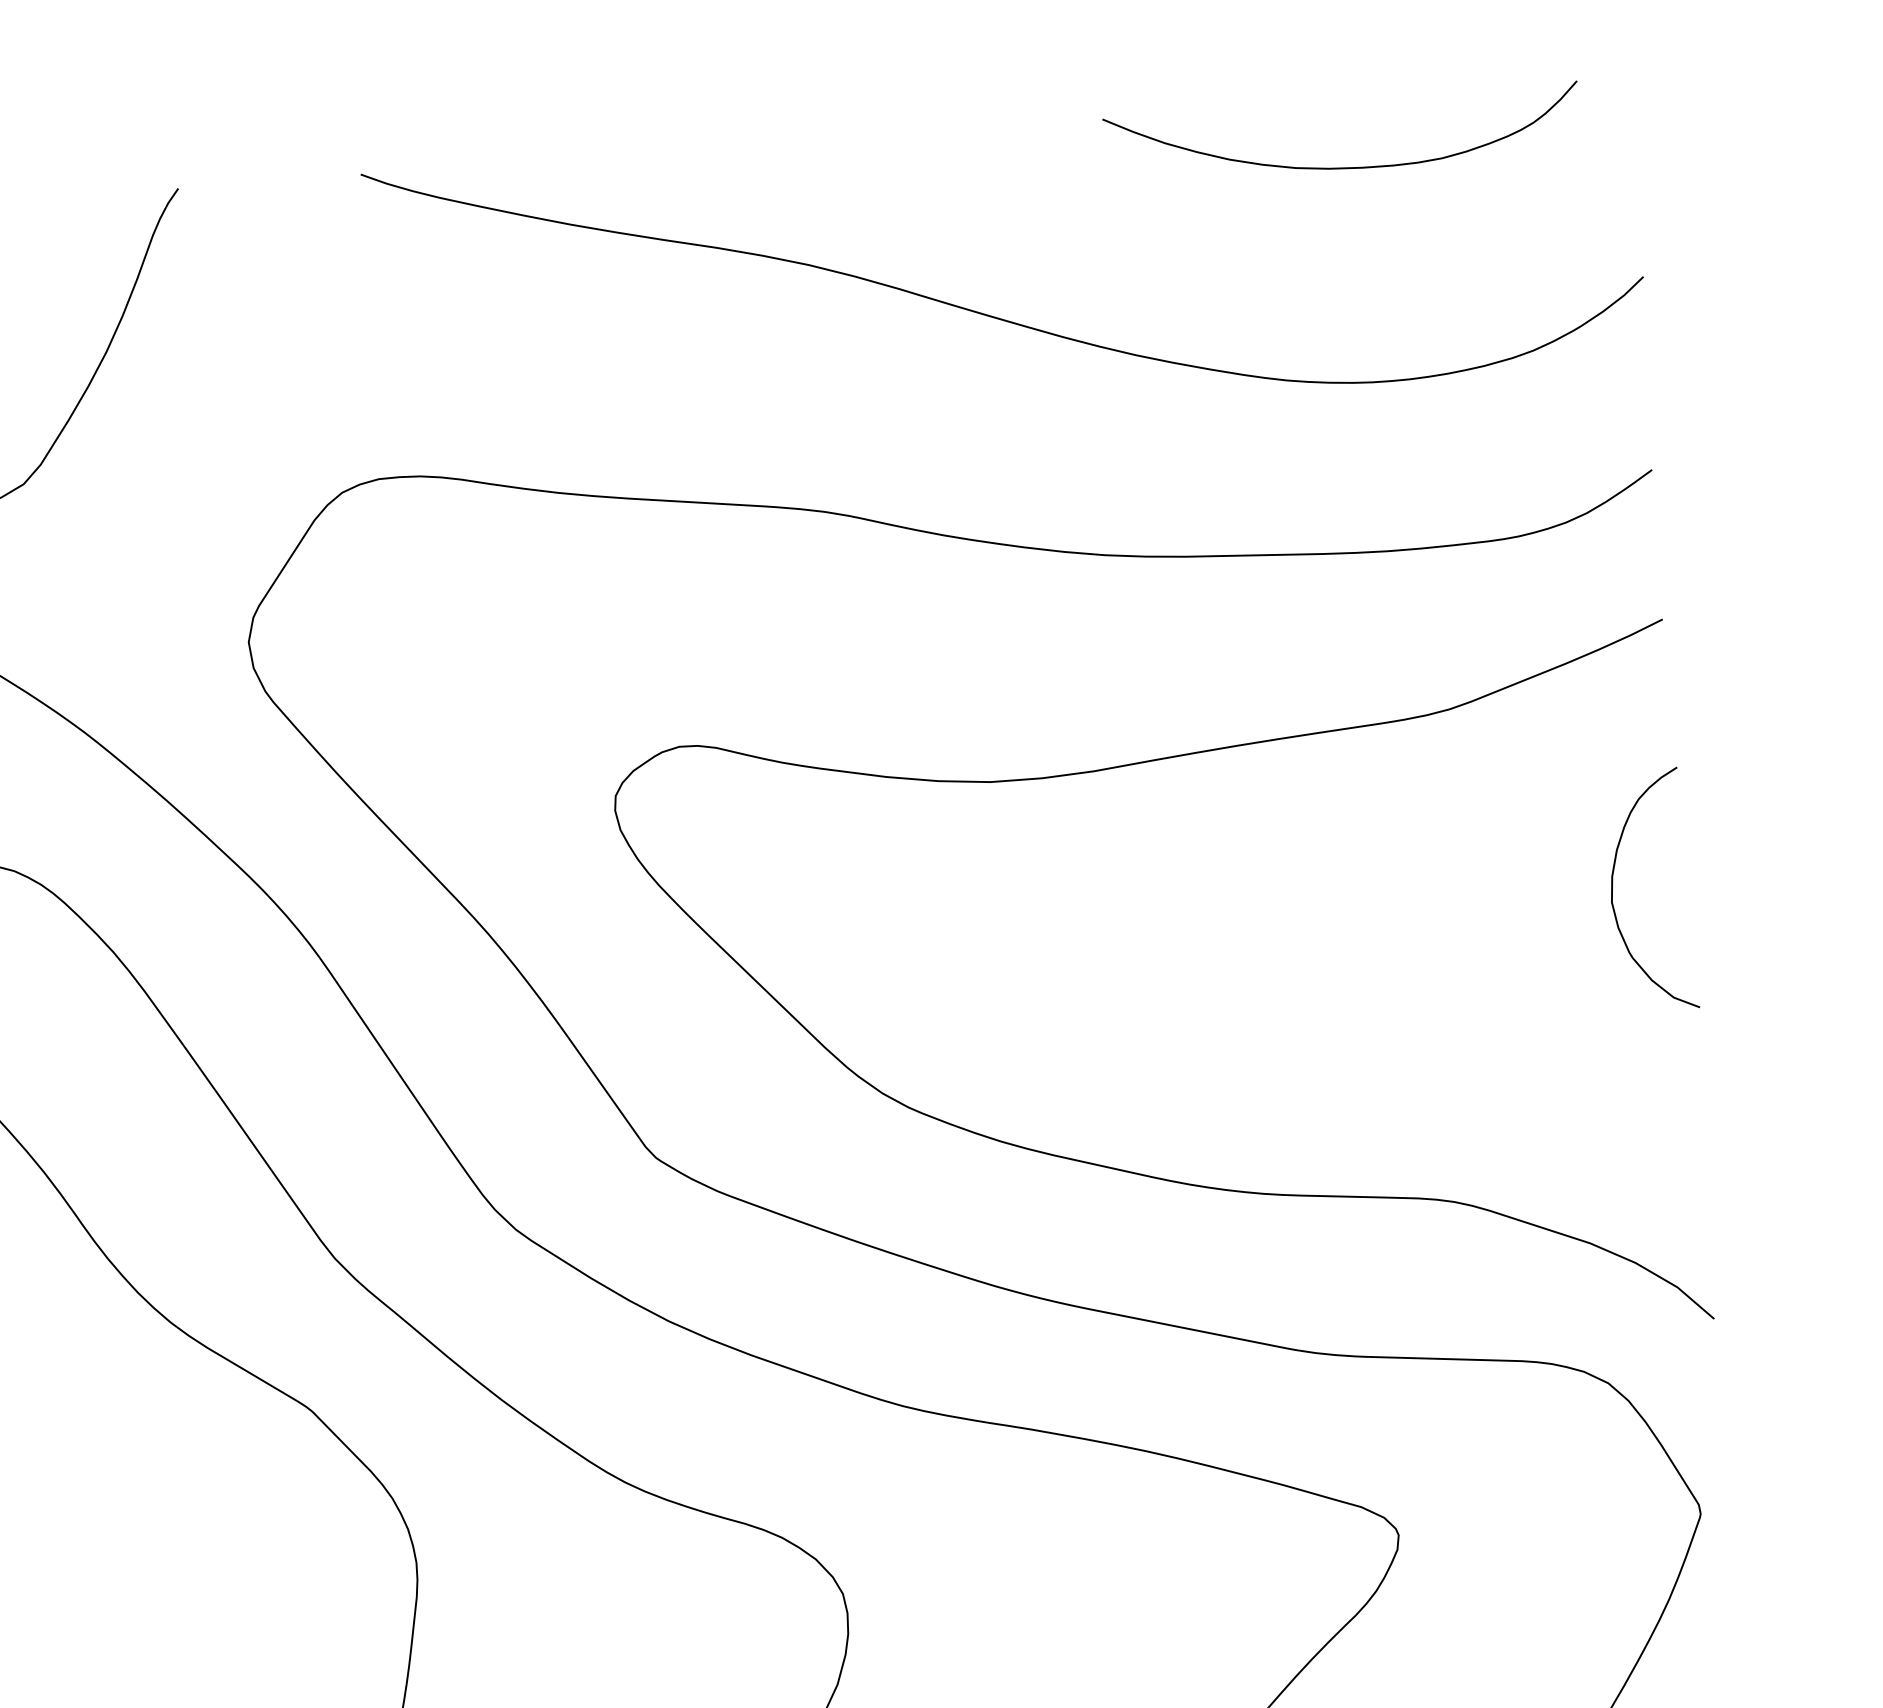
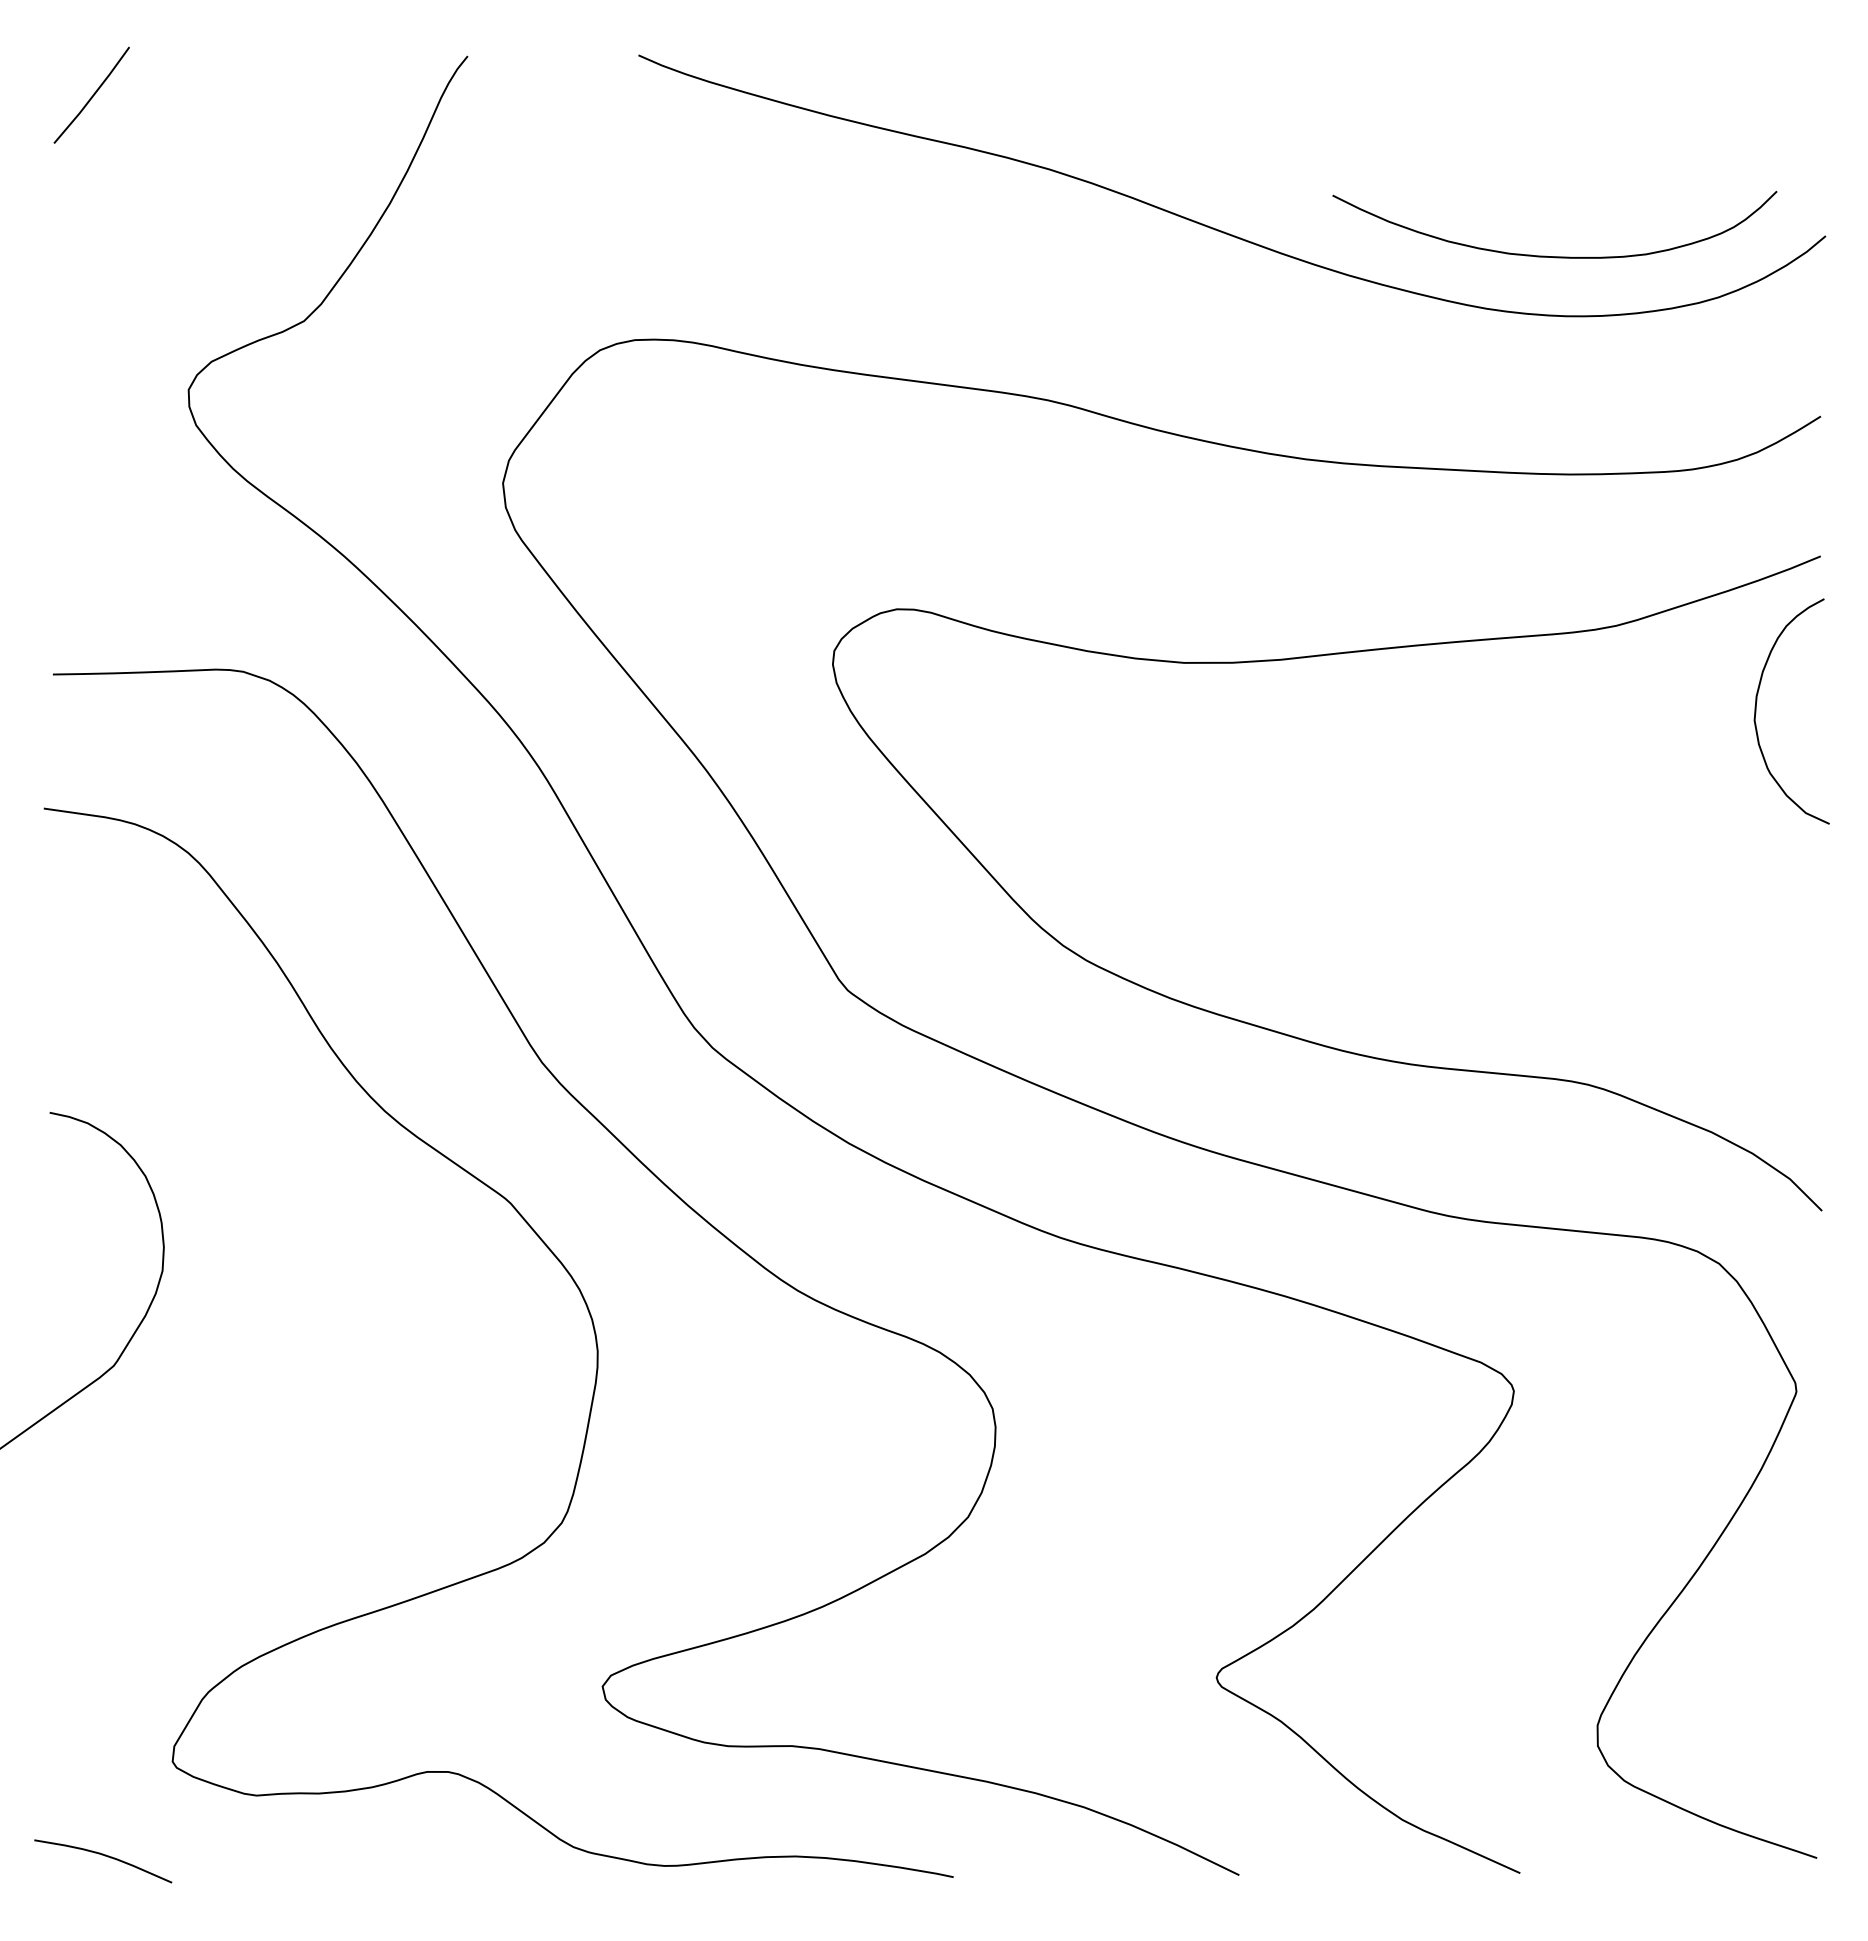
curve: (1344, 167) -> (1554, 256), moved
curve: (1613, 892) -> (1756, 711), moved

